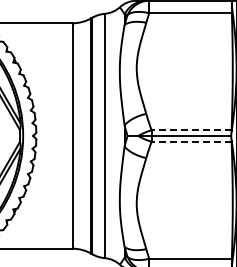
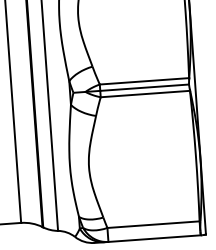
line: (191, 130) -> (144, 81), dashed -> solid
line: (191, 141) -> (145, 93), dashed -> solid

